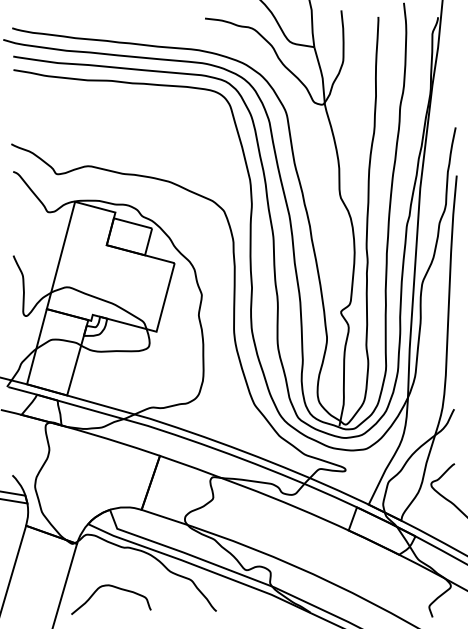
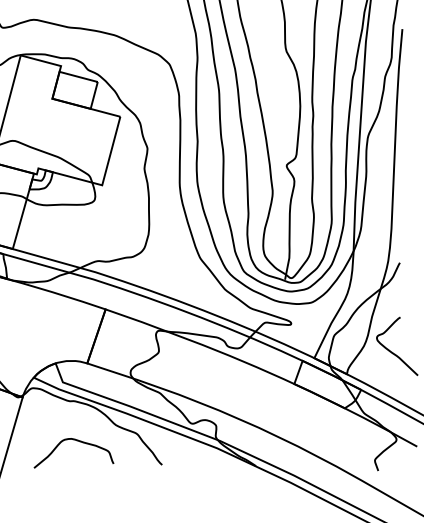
curve: (115, 588) -> (78, 442), moved

